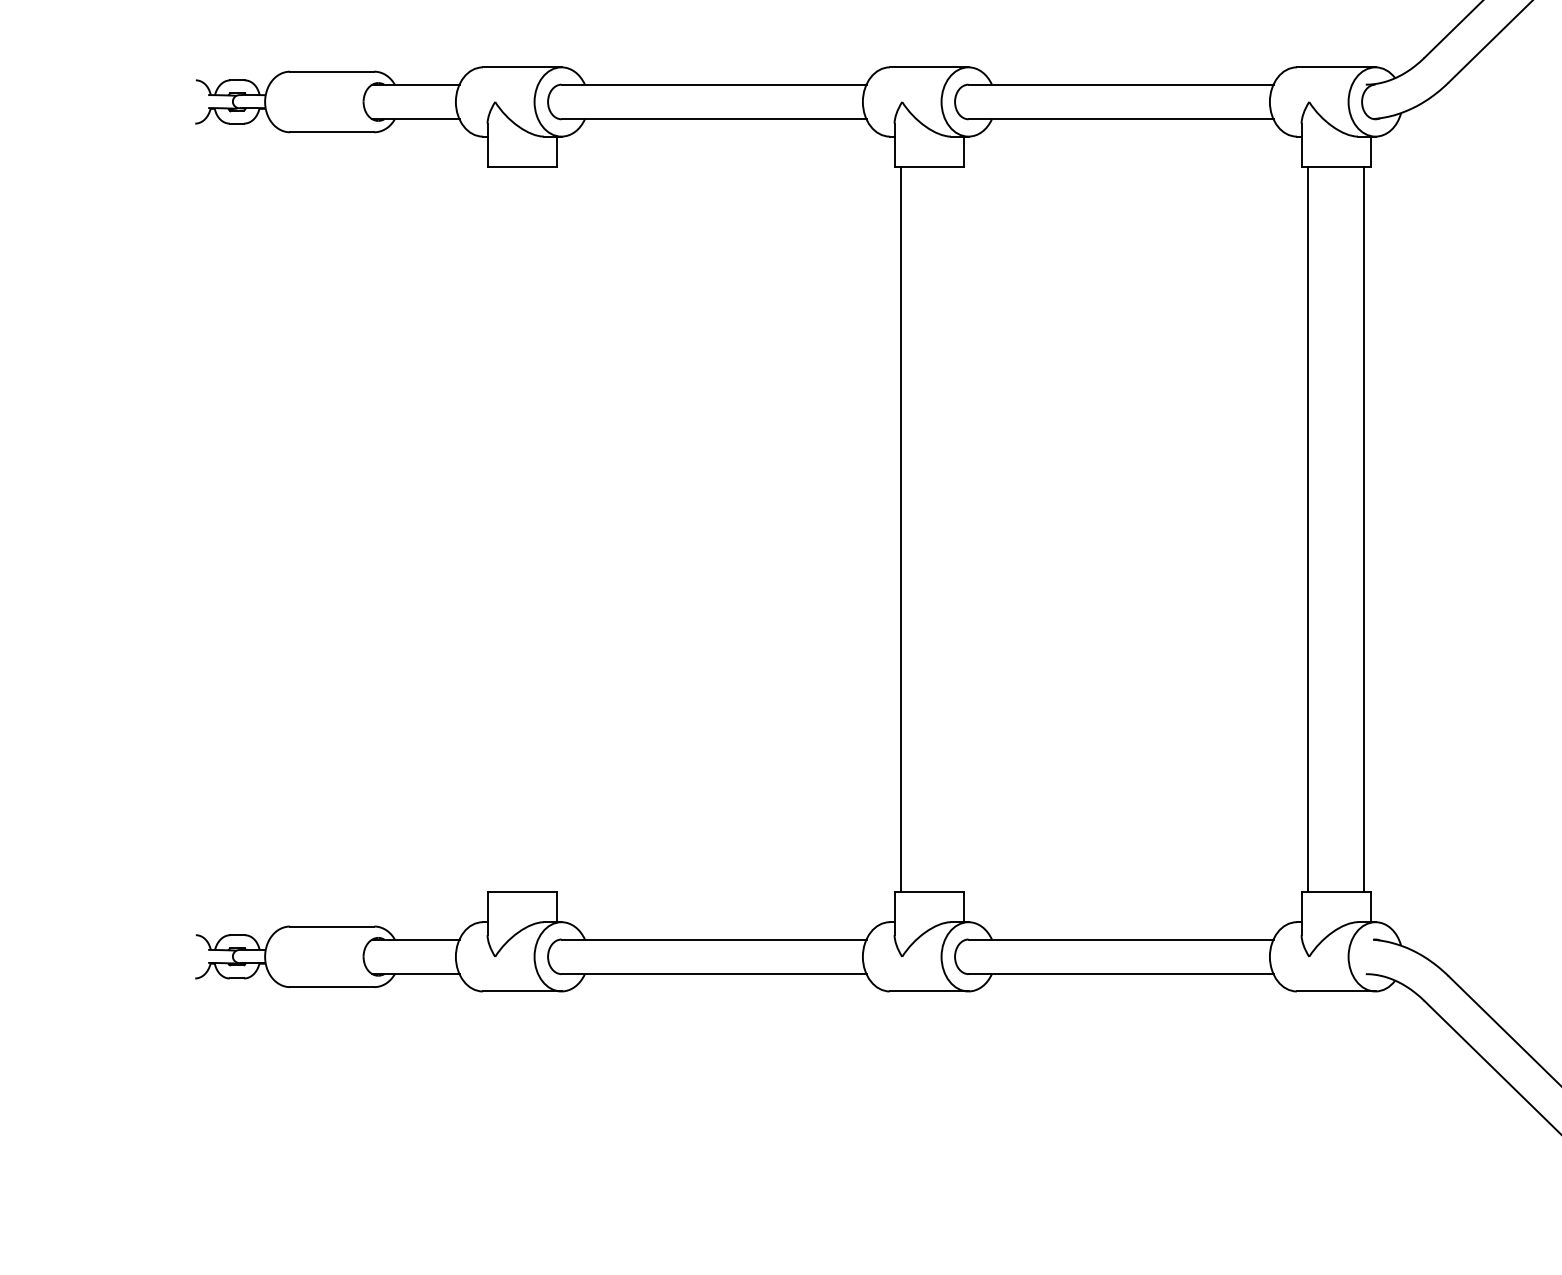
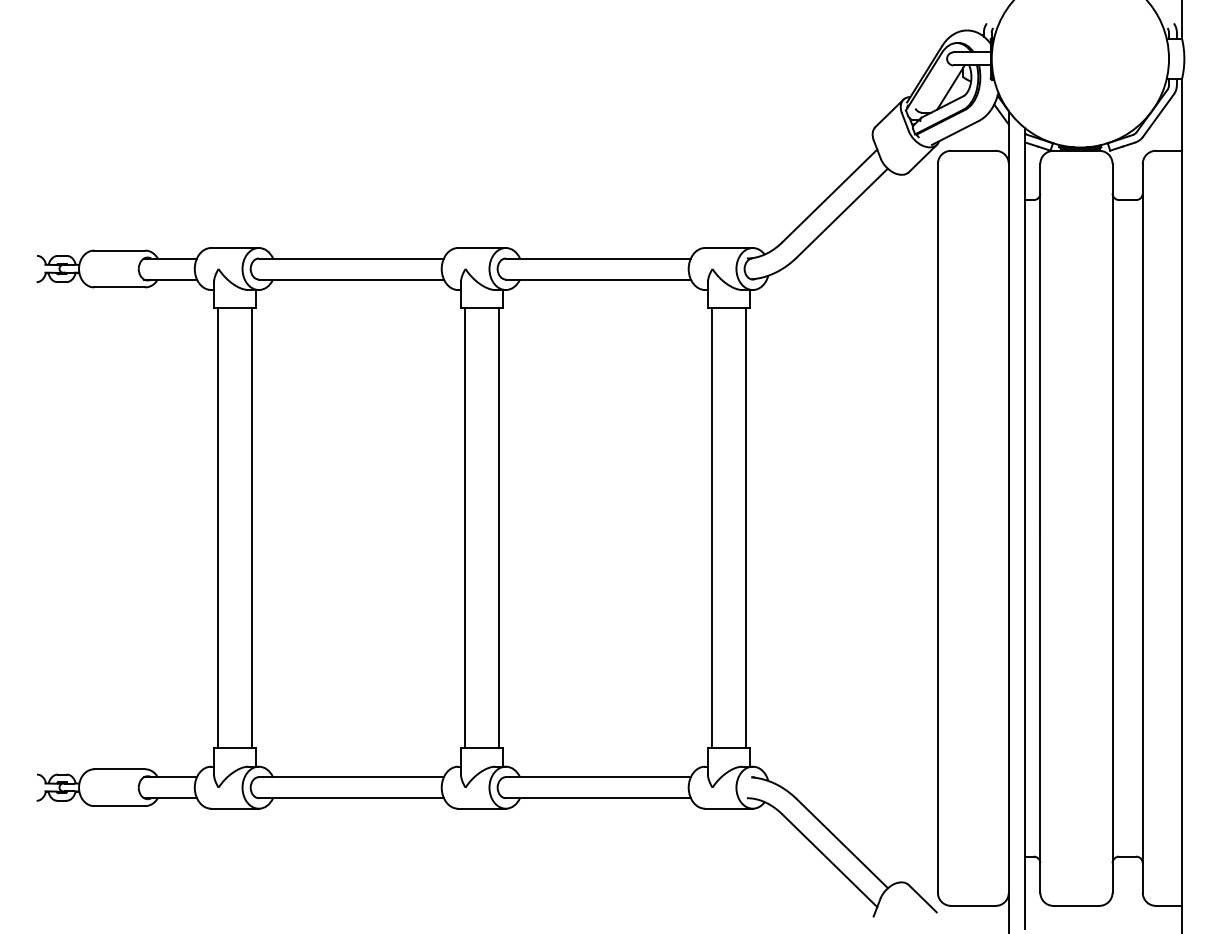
line: (493, 529) -> (217, 528), added
line: (550, 529) -> (252, 528), added
line: (958, 529) -> (499, 528), added

